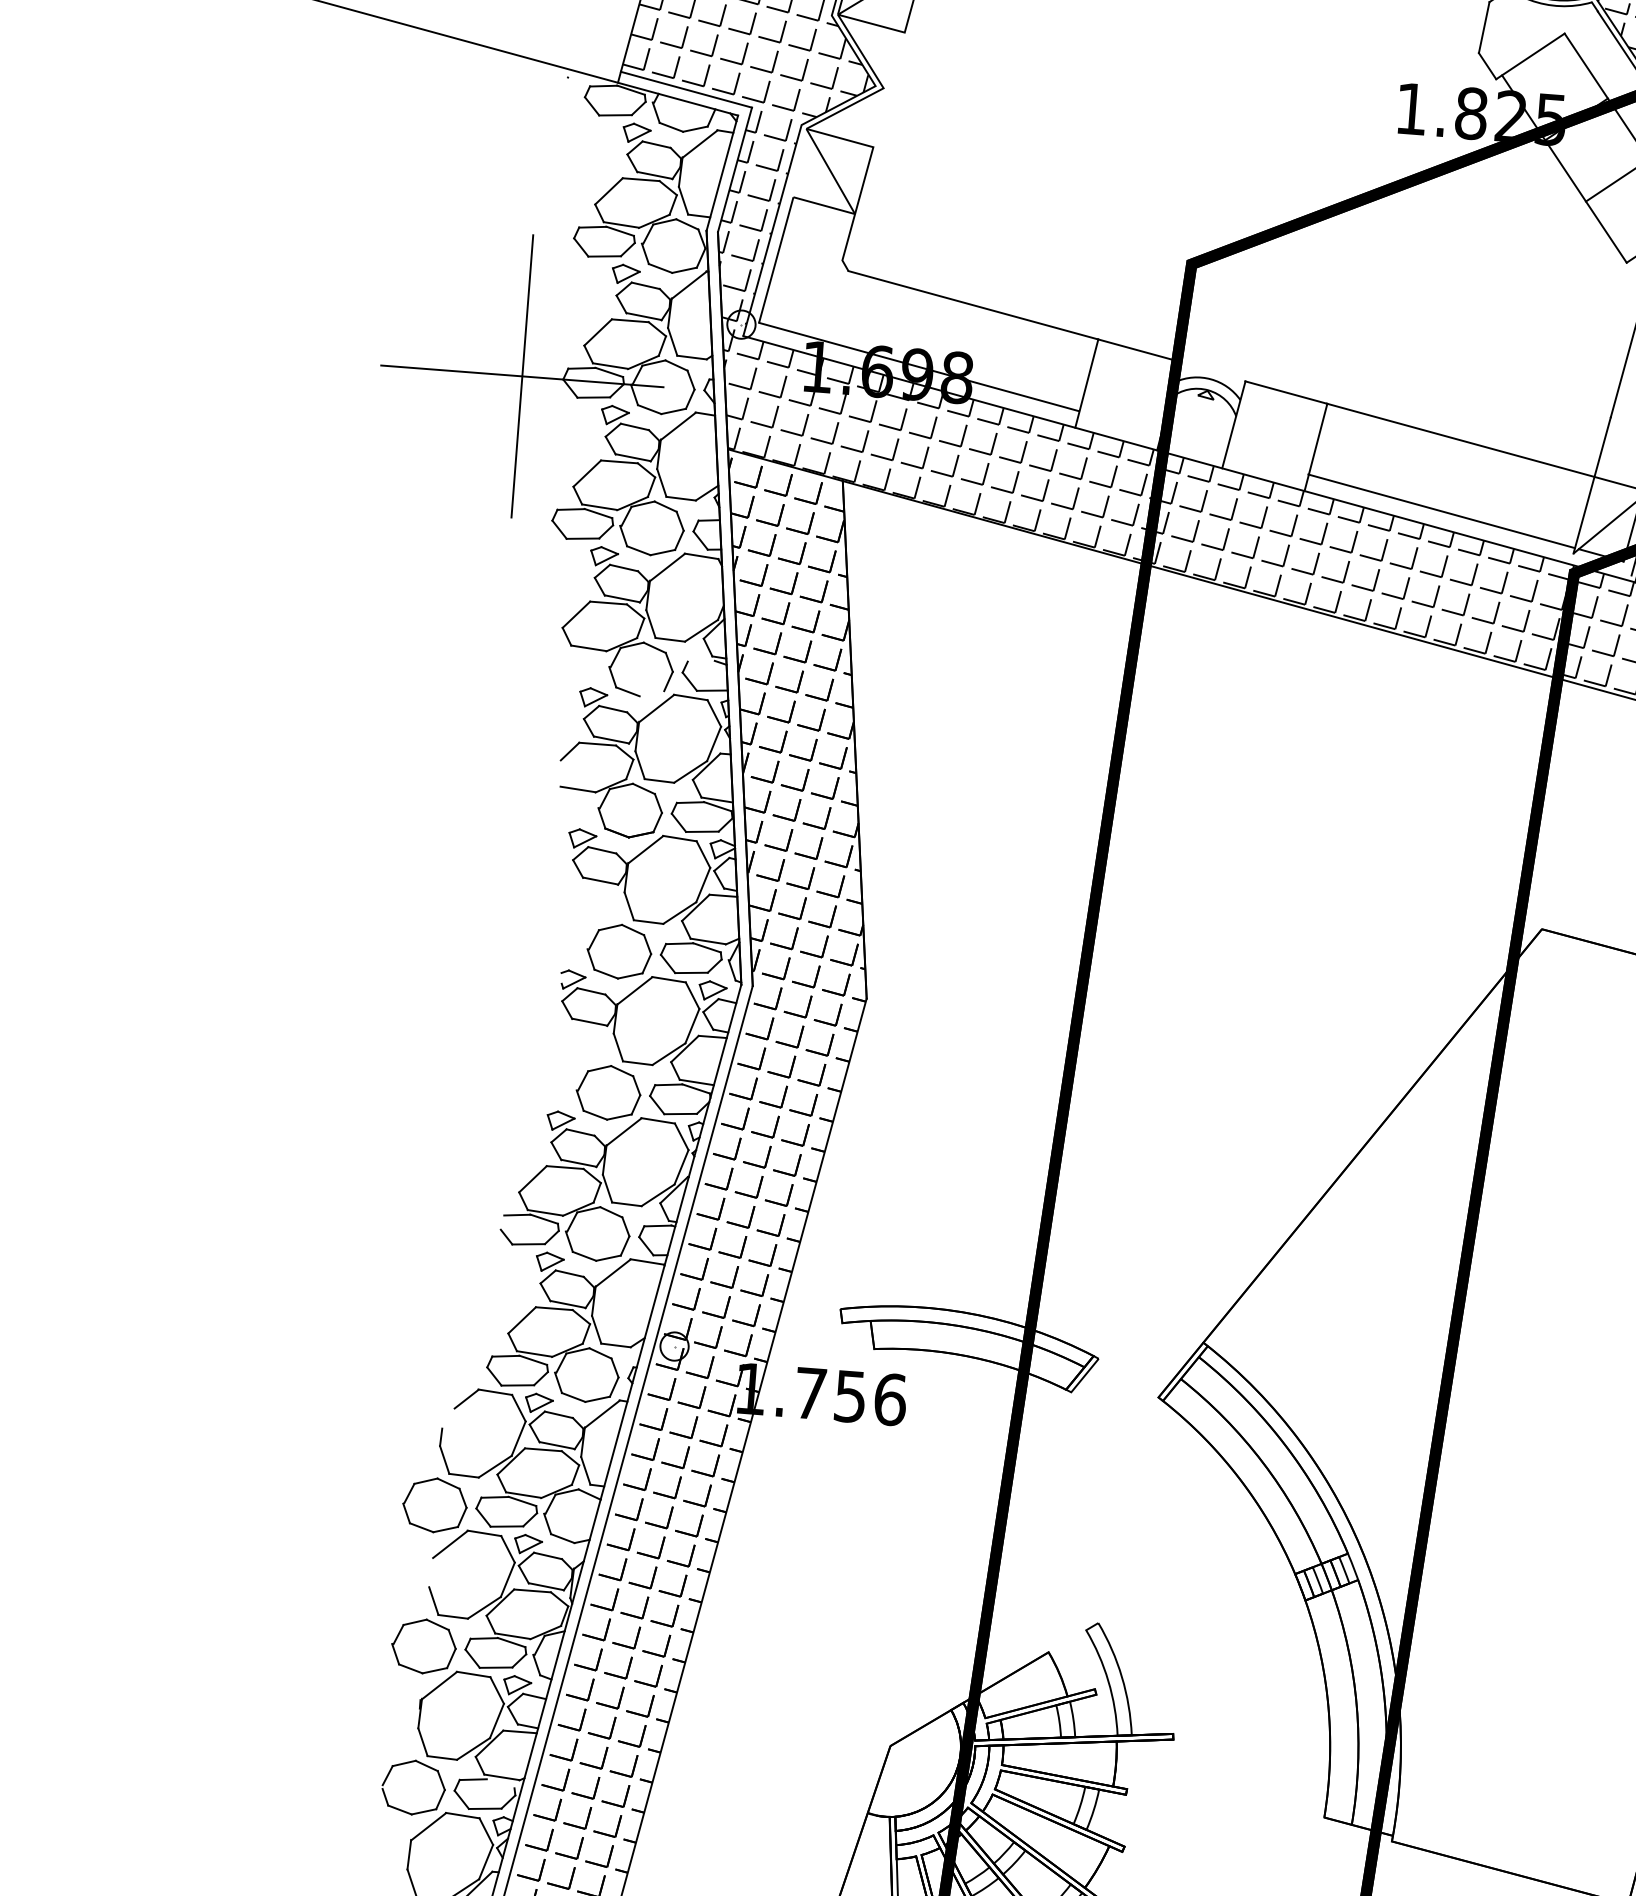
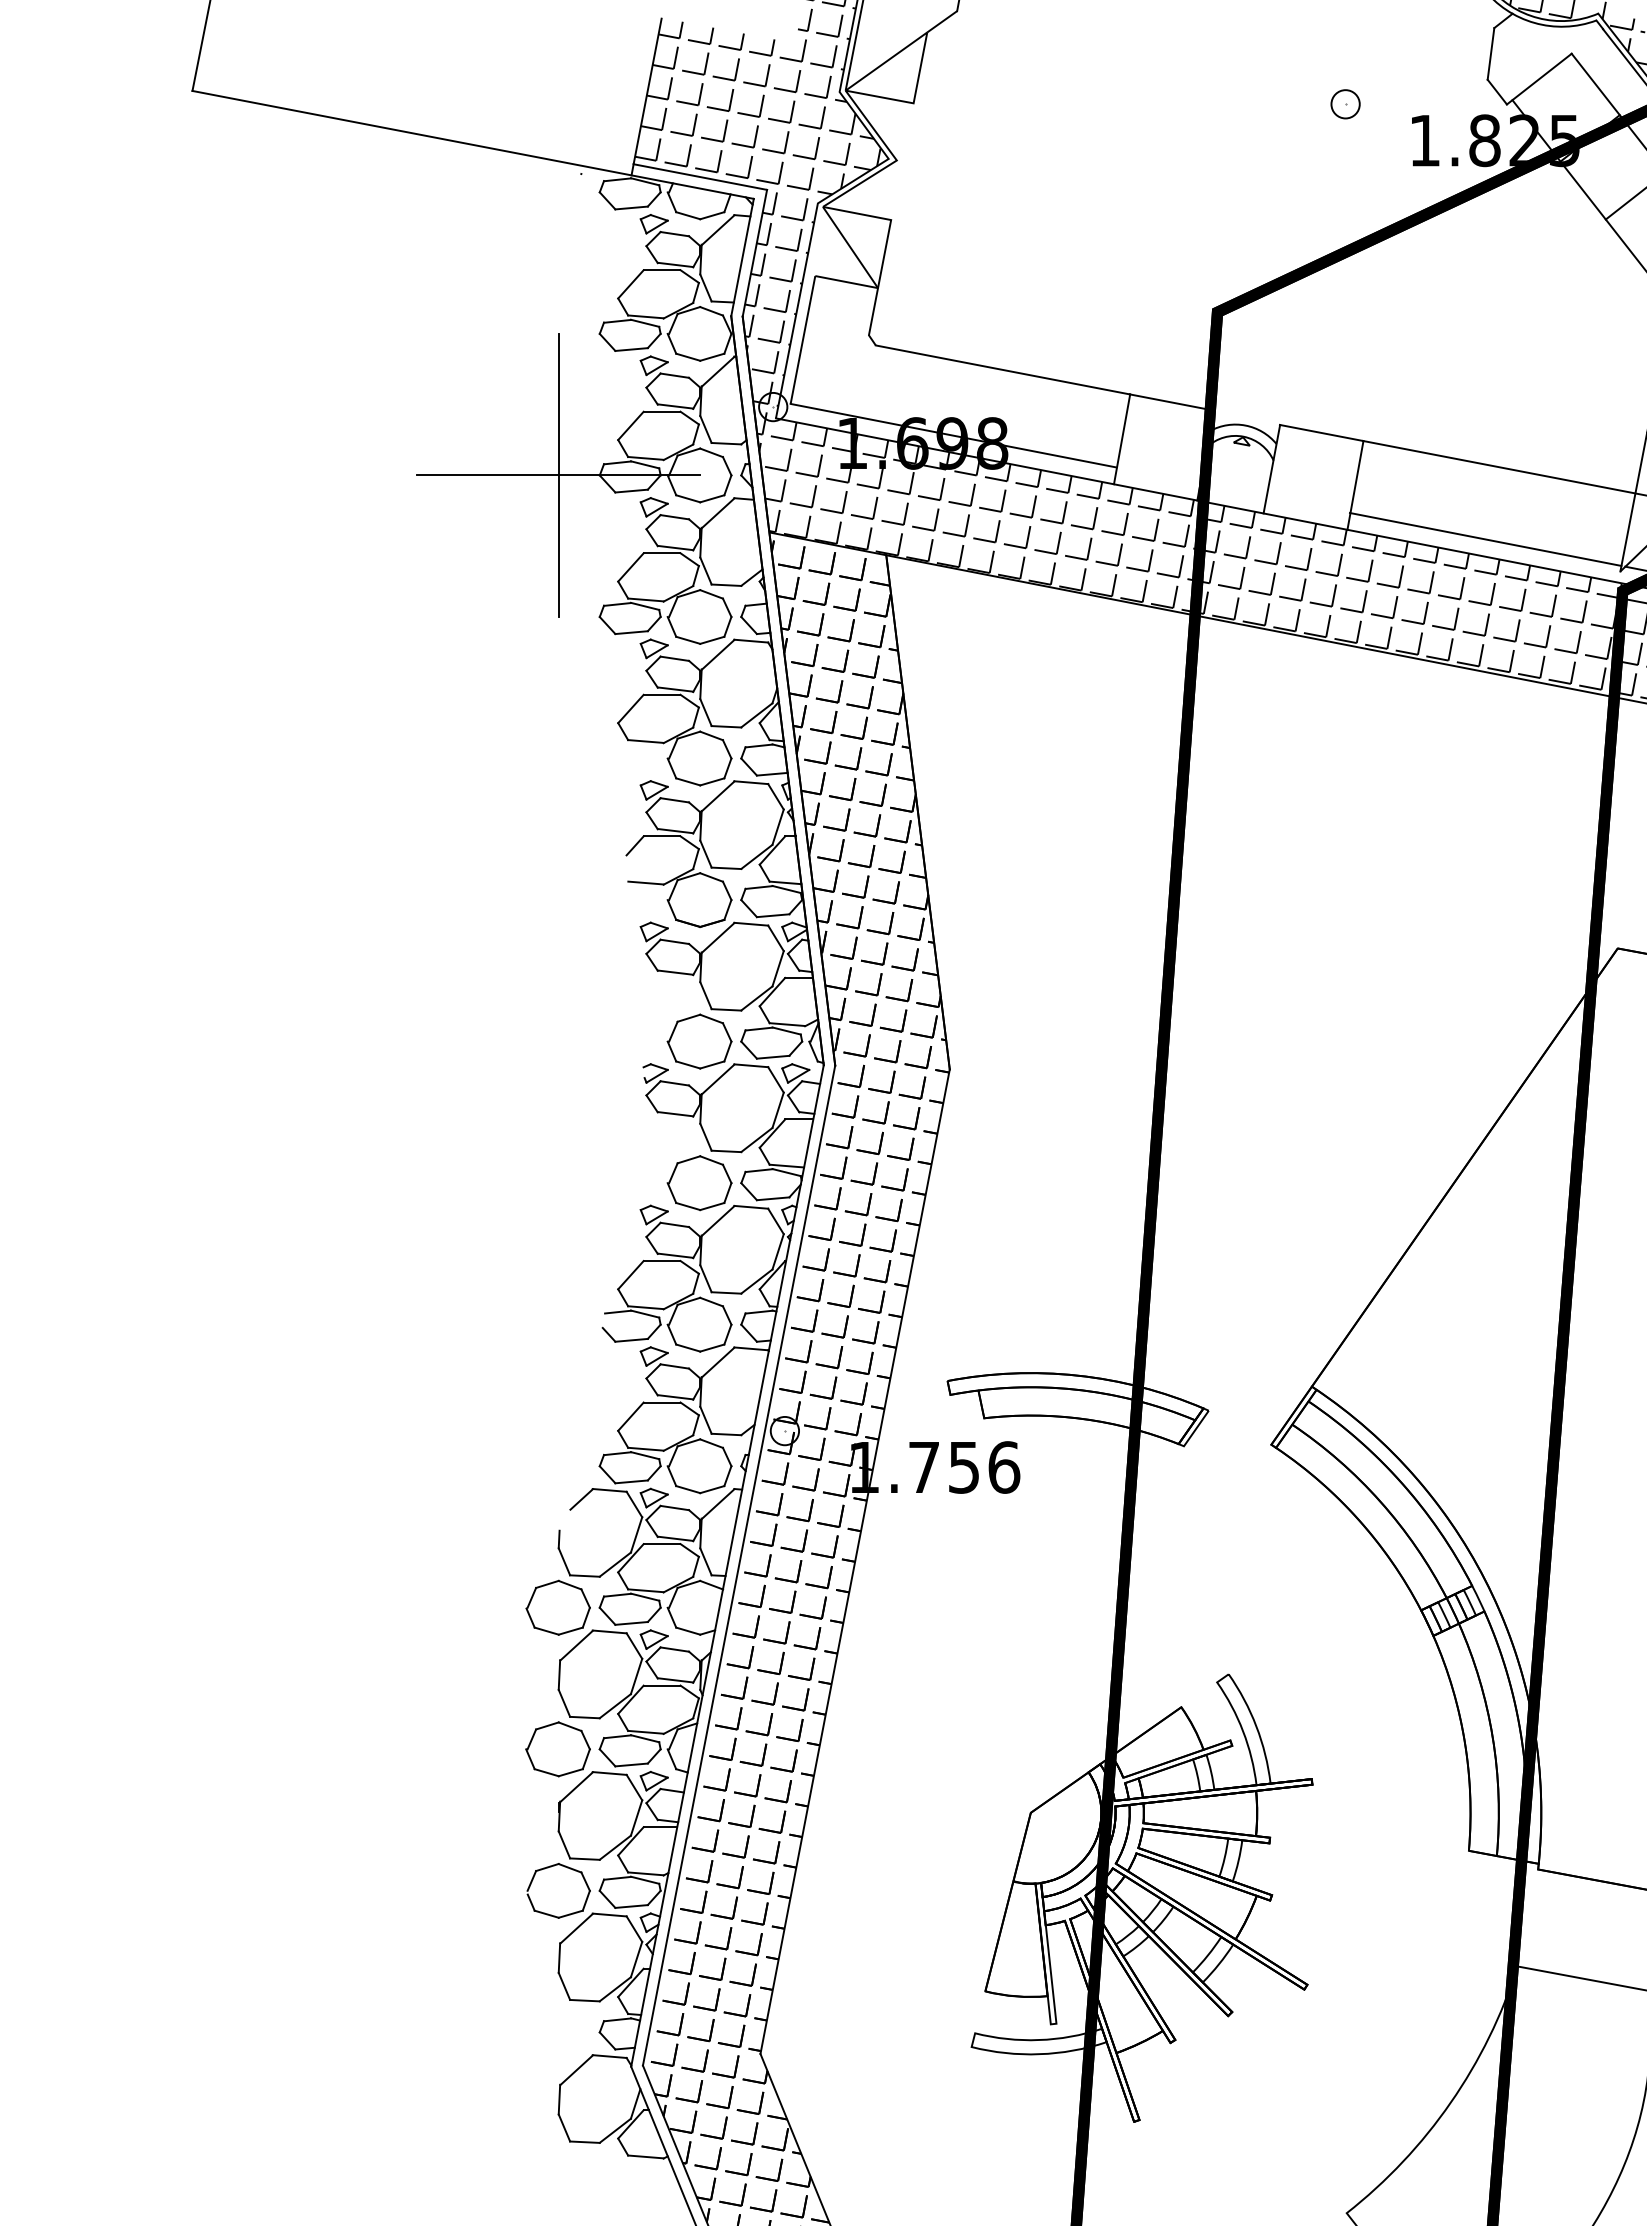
part: (1335, 66) -> (1345, 104), added
line: (700, 660) -> (758, 745), added
line: (652, 693) -> (712, 781), added
line: (431, 1571) -> (559, 1674), added
line: (500, 1782) -> (644, 1879), added

